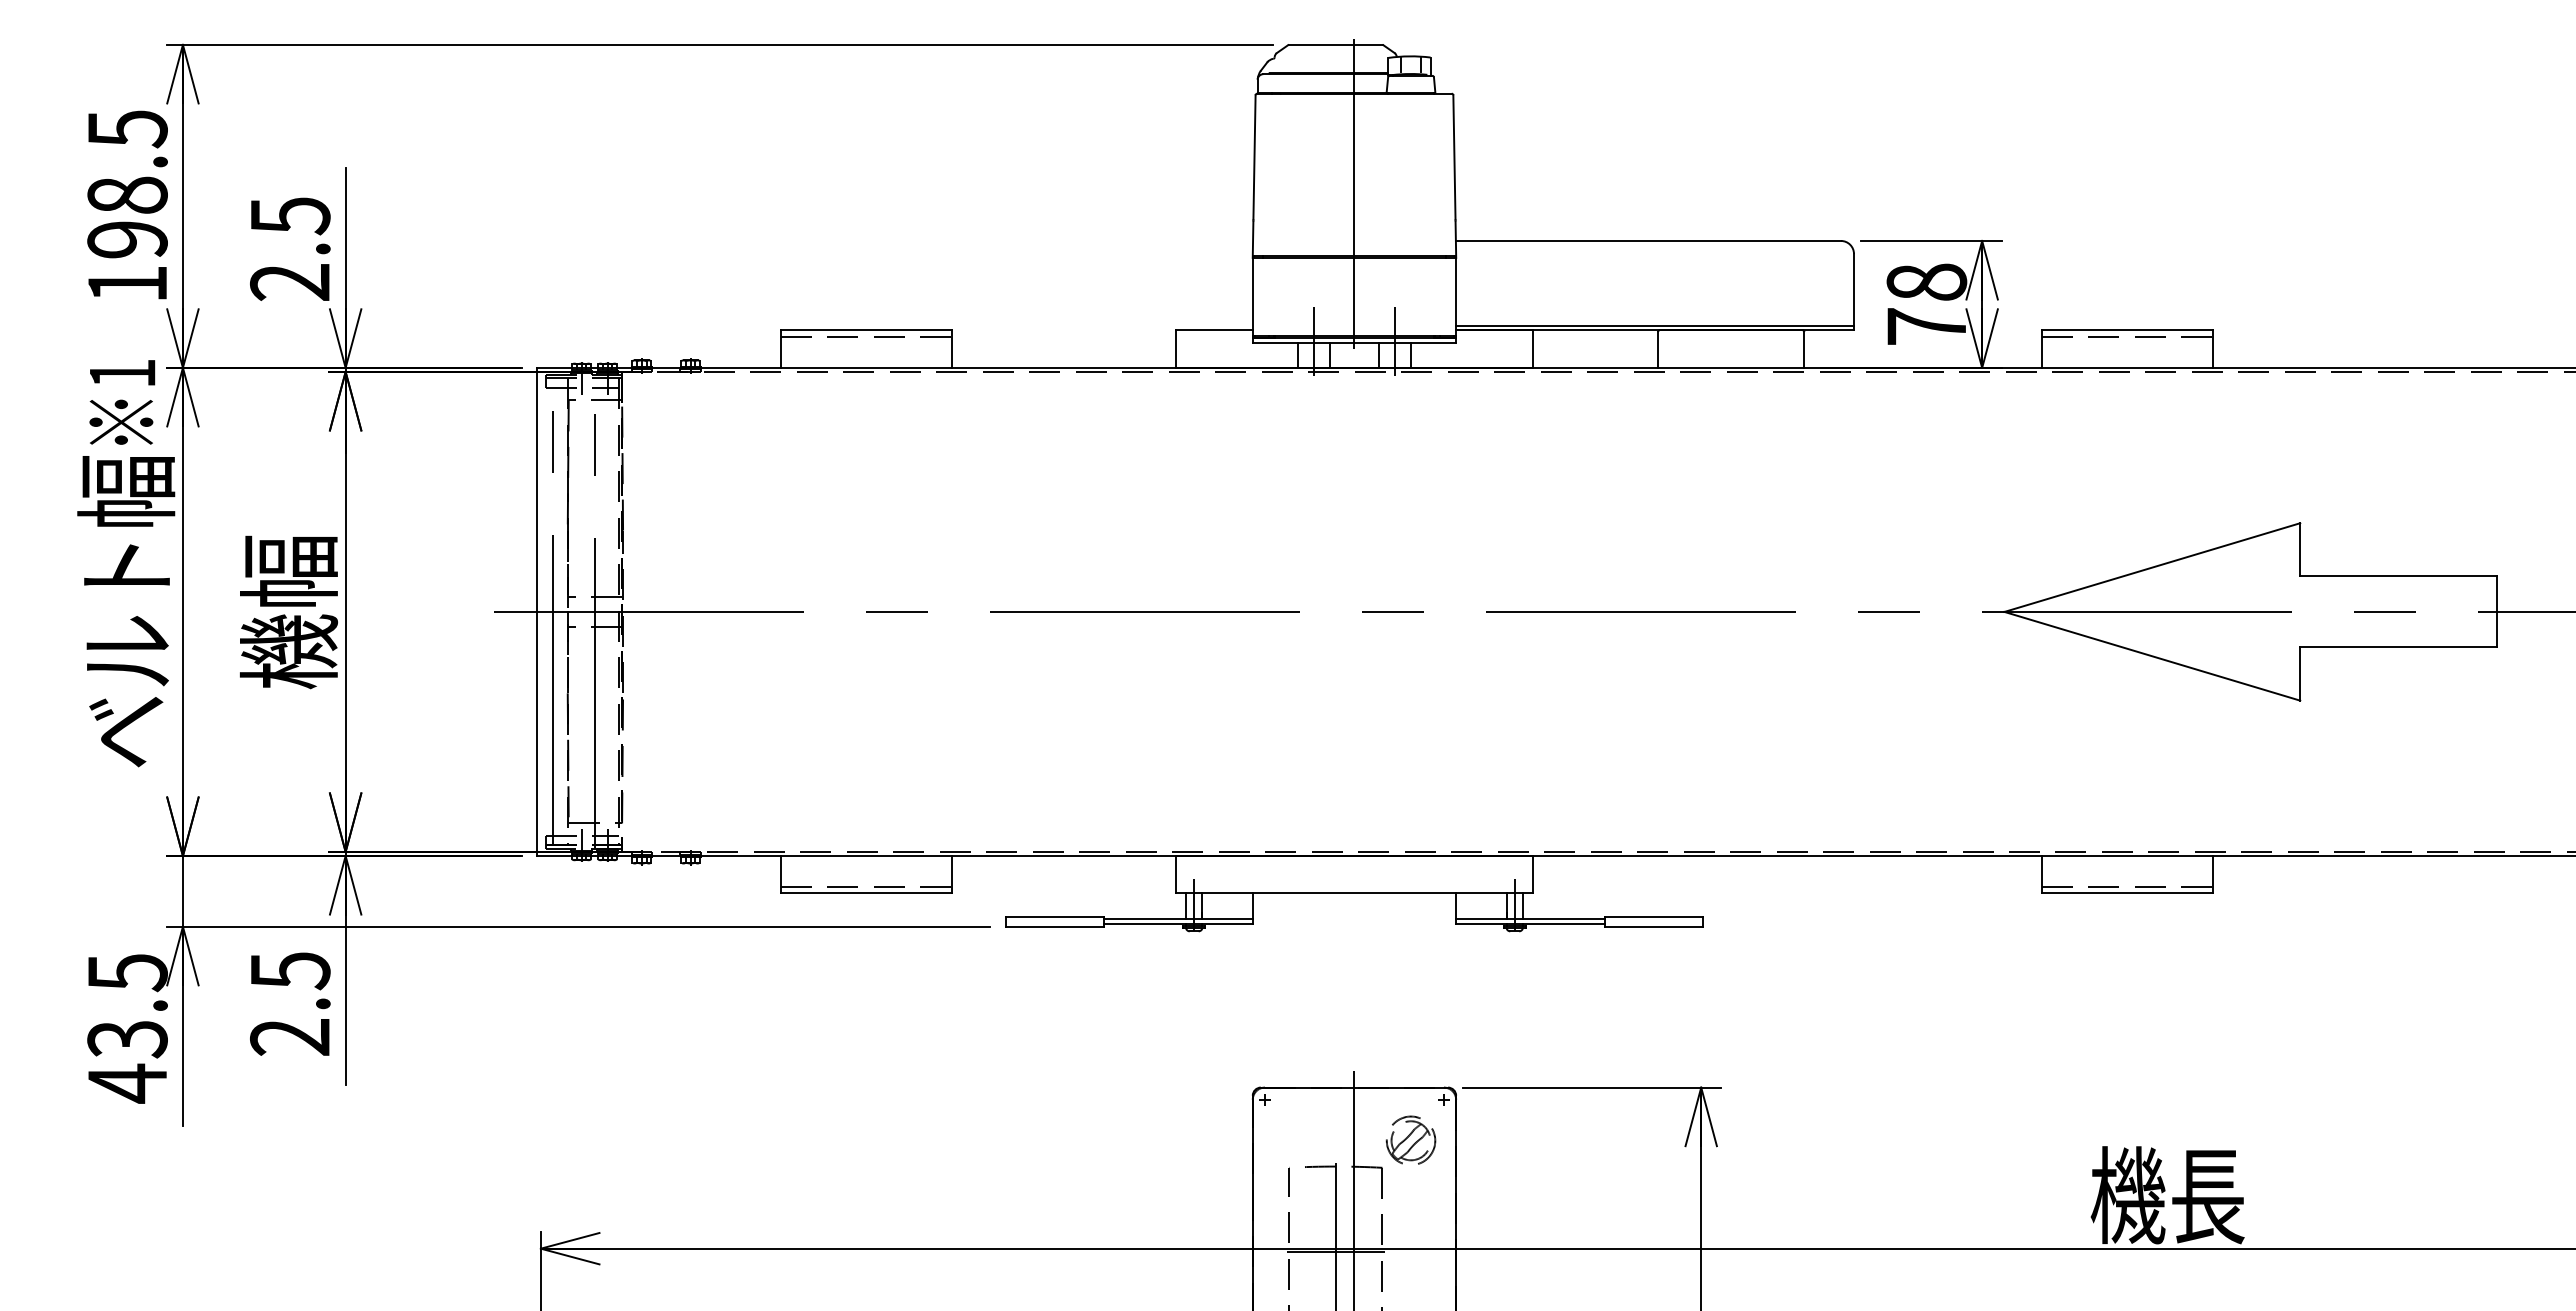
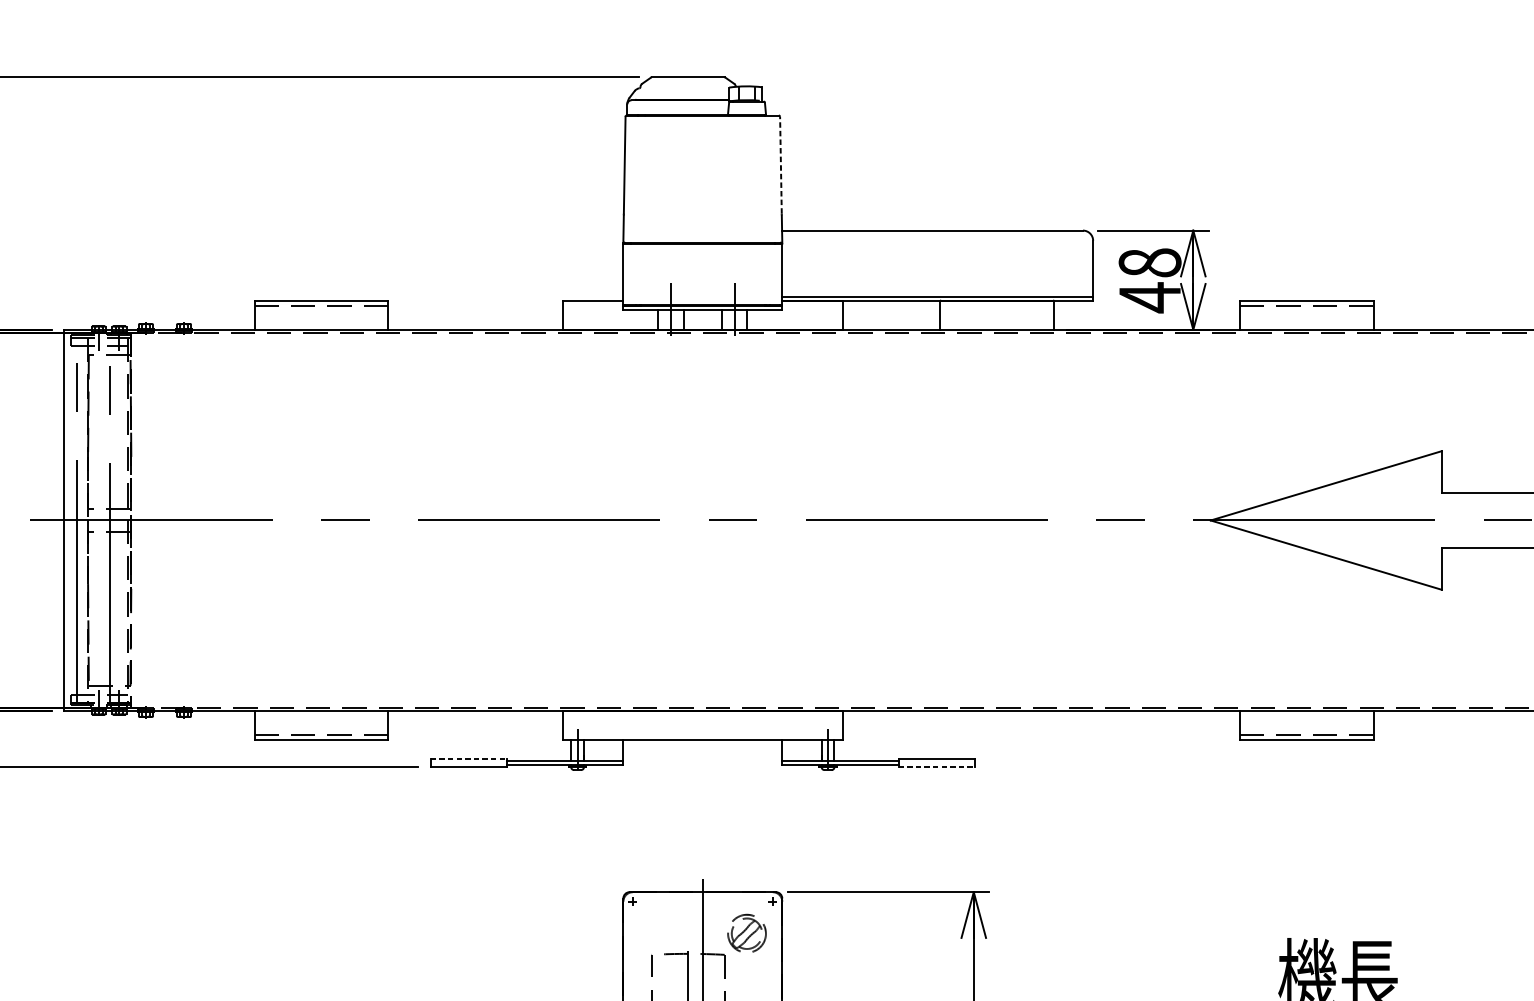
line: (1454, 156) -> (780, 164), solid -> dashed
line: (1354, 197) -> (702, 196), removed
text: (1926, 326) -> (1149, 297), 78 -> 48
line: (1055, 917) -> (469, 759), solid -> dashed
line: (1653, 926) -> (936, 766), solid -> dashed

